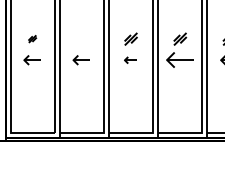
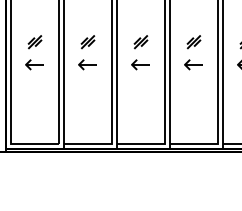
part: (32, 38) -> (34, 41), size x1.67
part: (81, 38) -> (87, 41), added
part: (129, 60) -> (139, 65), size x1.43
part: (179, 60) -> (193, 65), size x0.62

